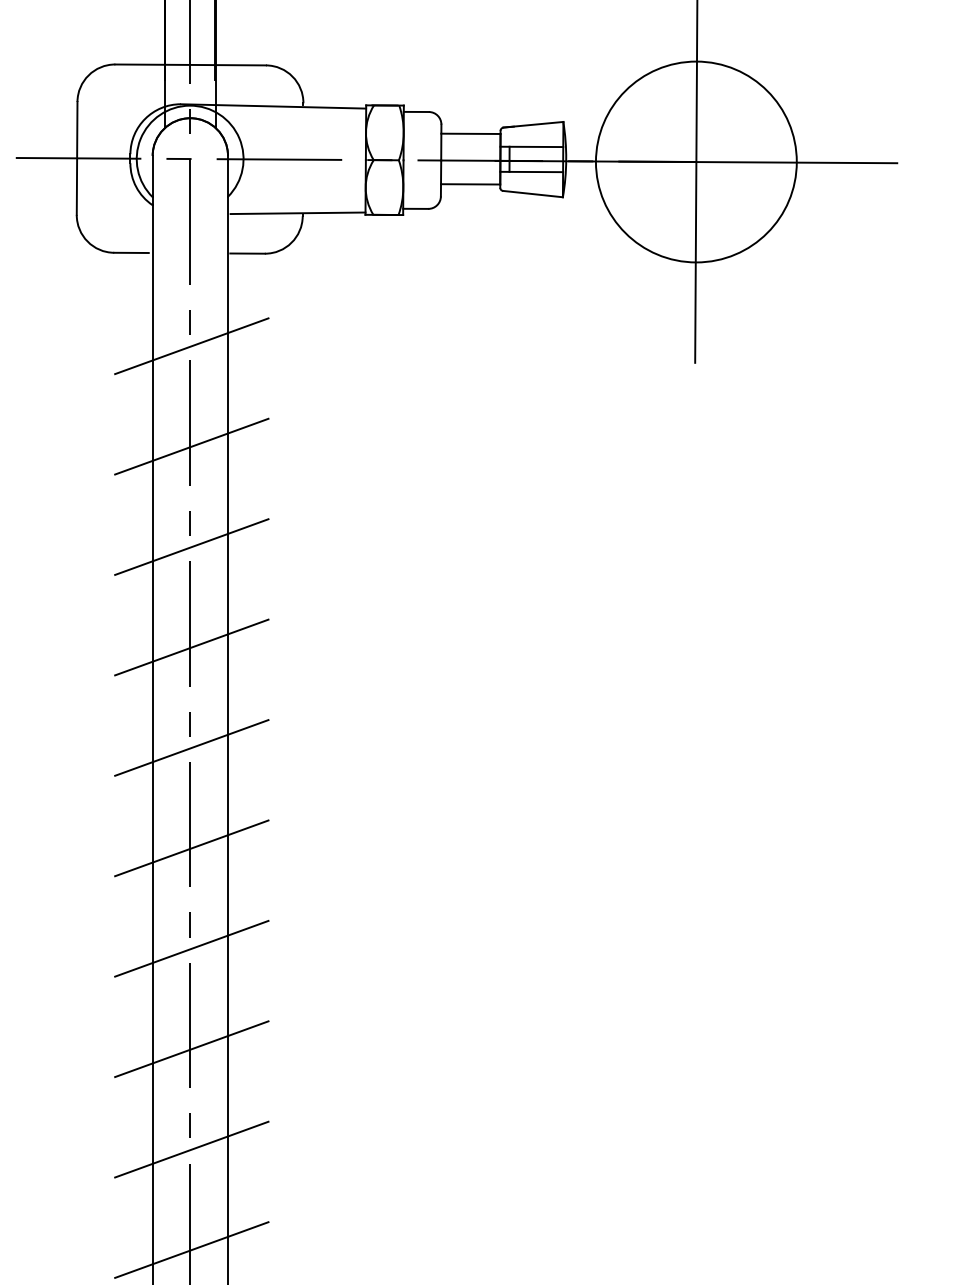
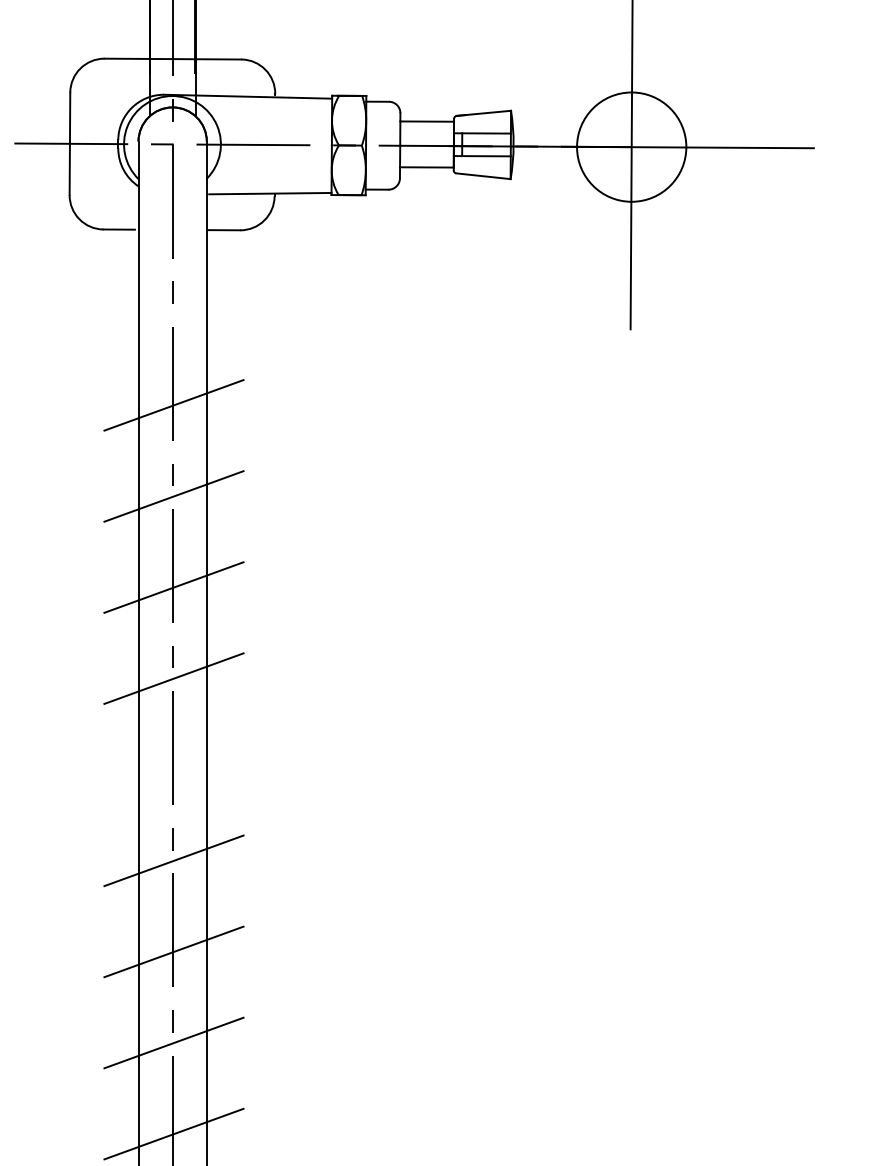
circle: (696, 162) -> (631, 147), size x0.6
line: (191, 345) -> (173, 313), removed
line: (191, 848) -> (173, 769), removed

